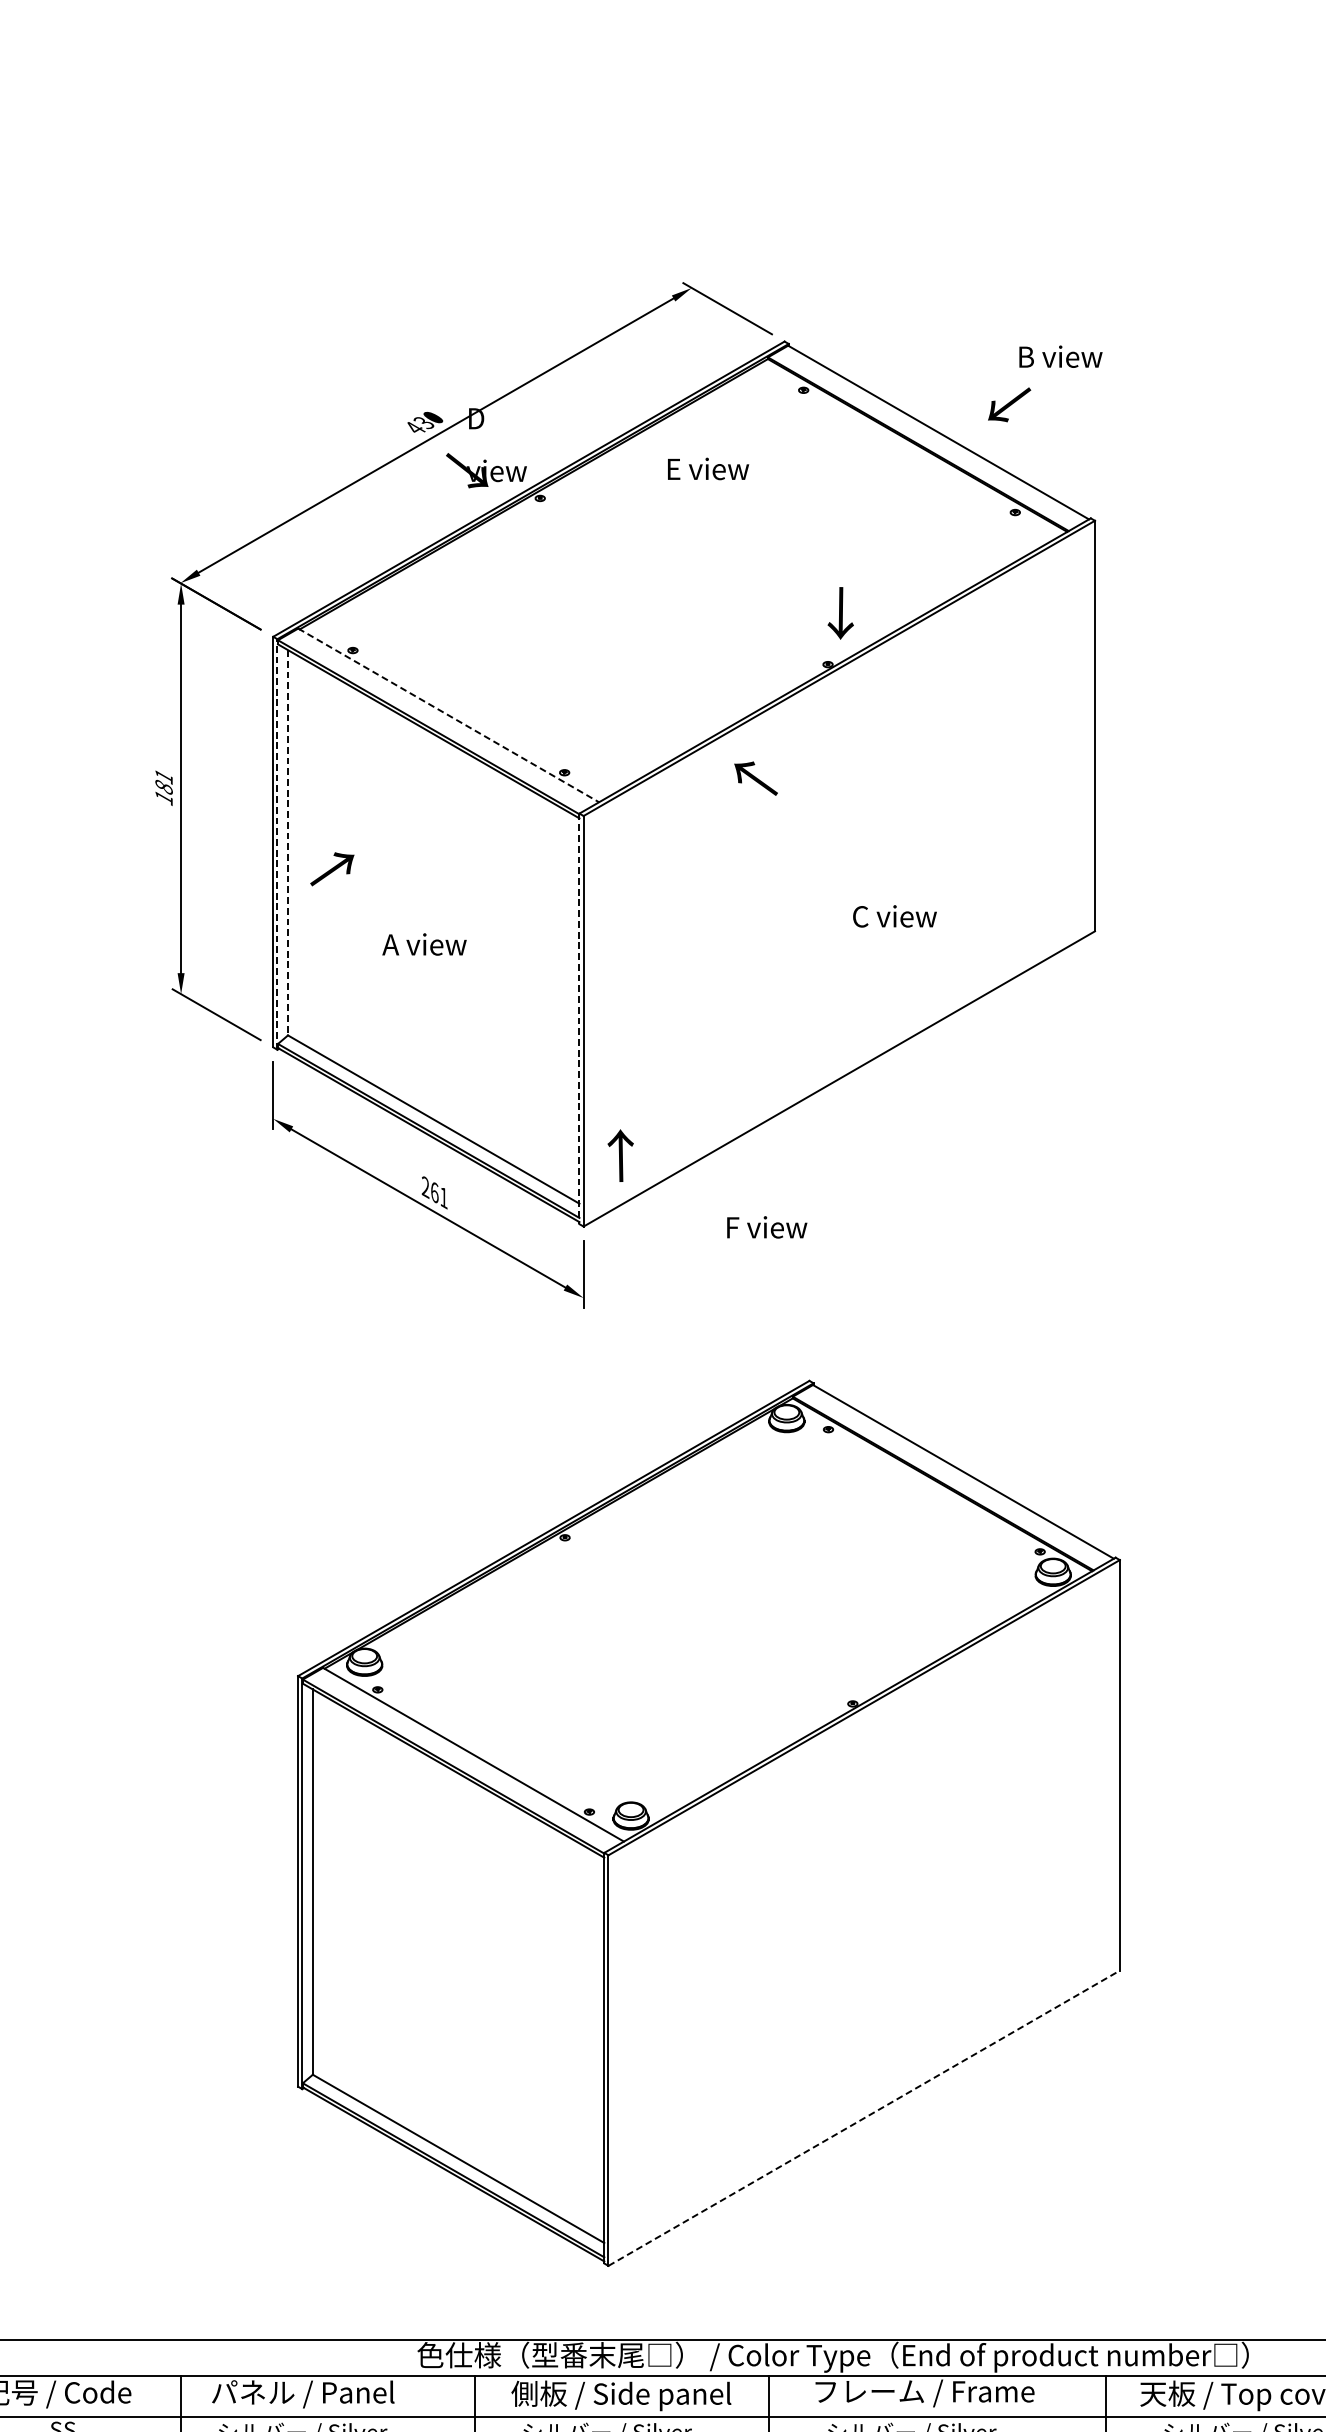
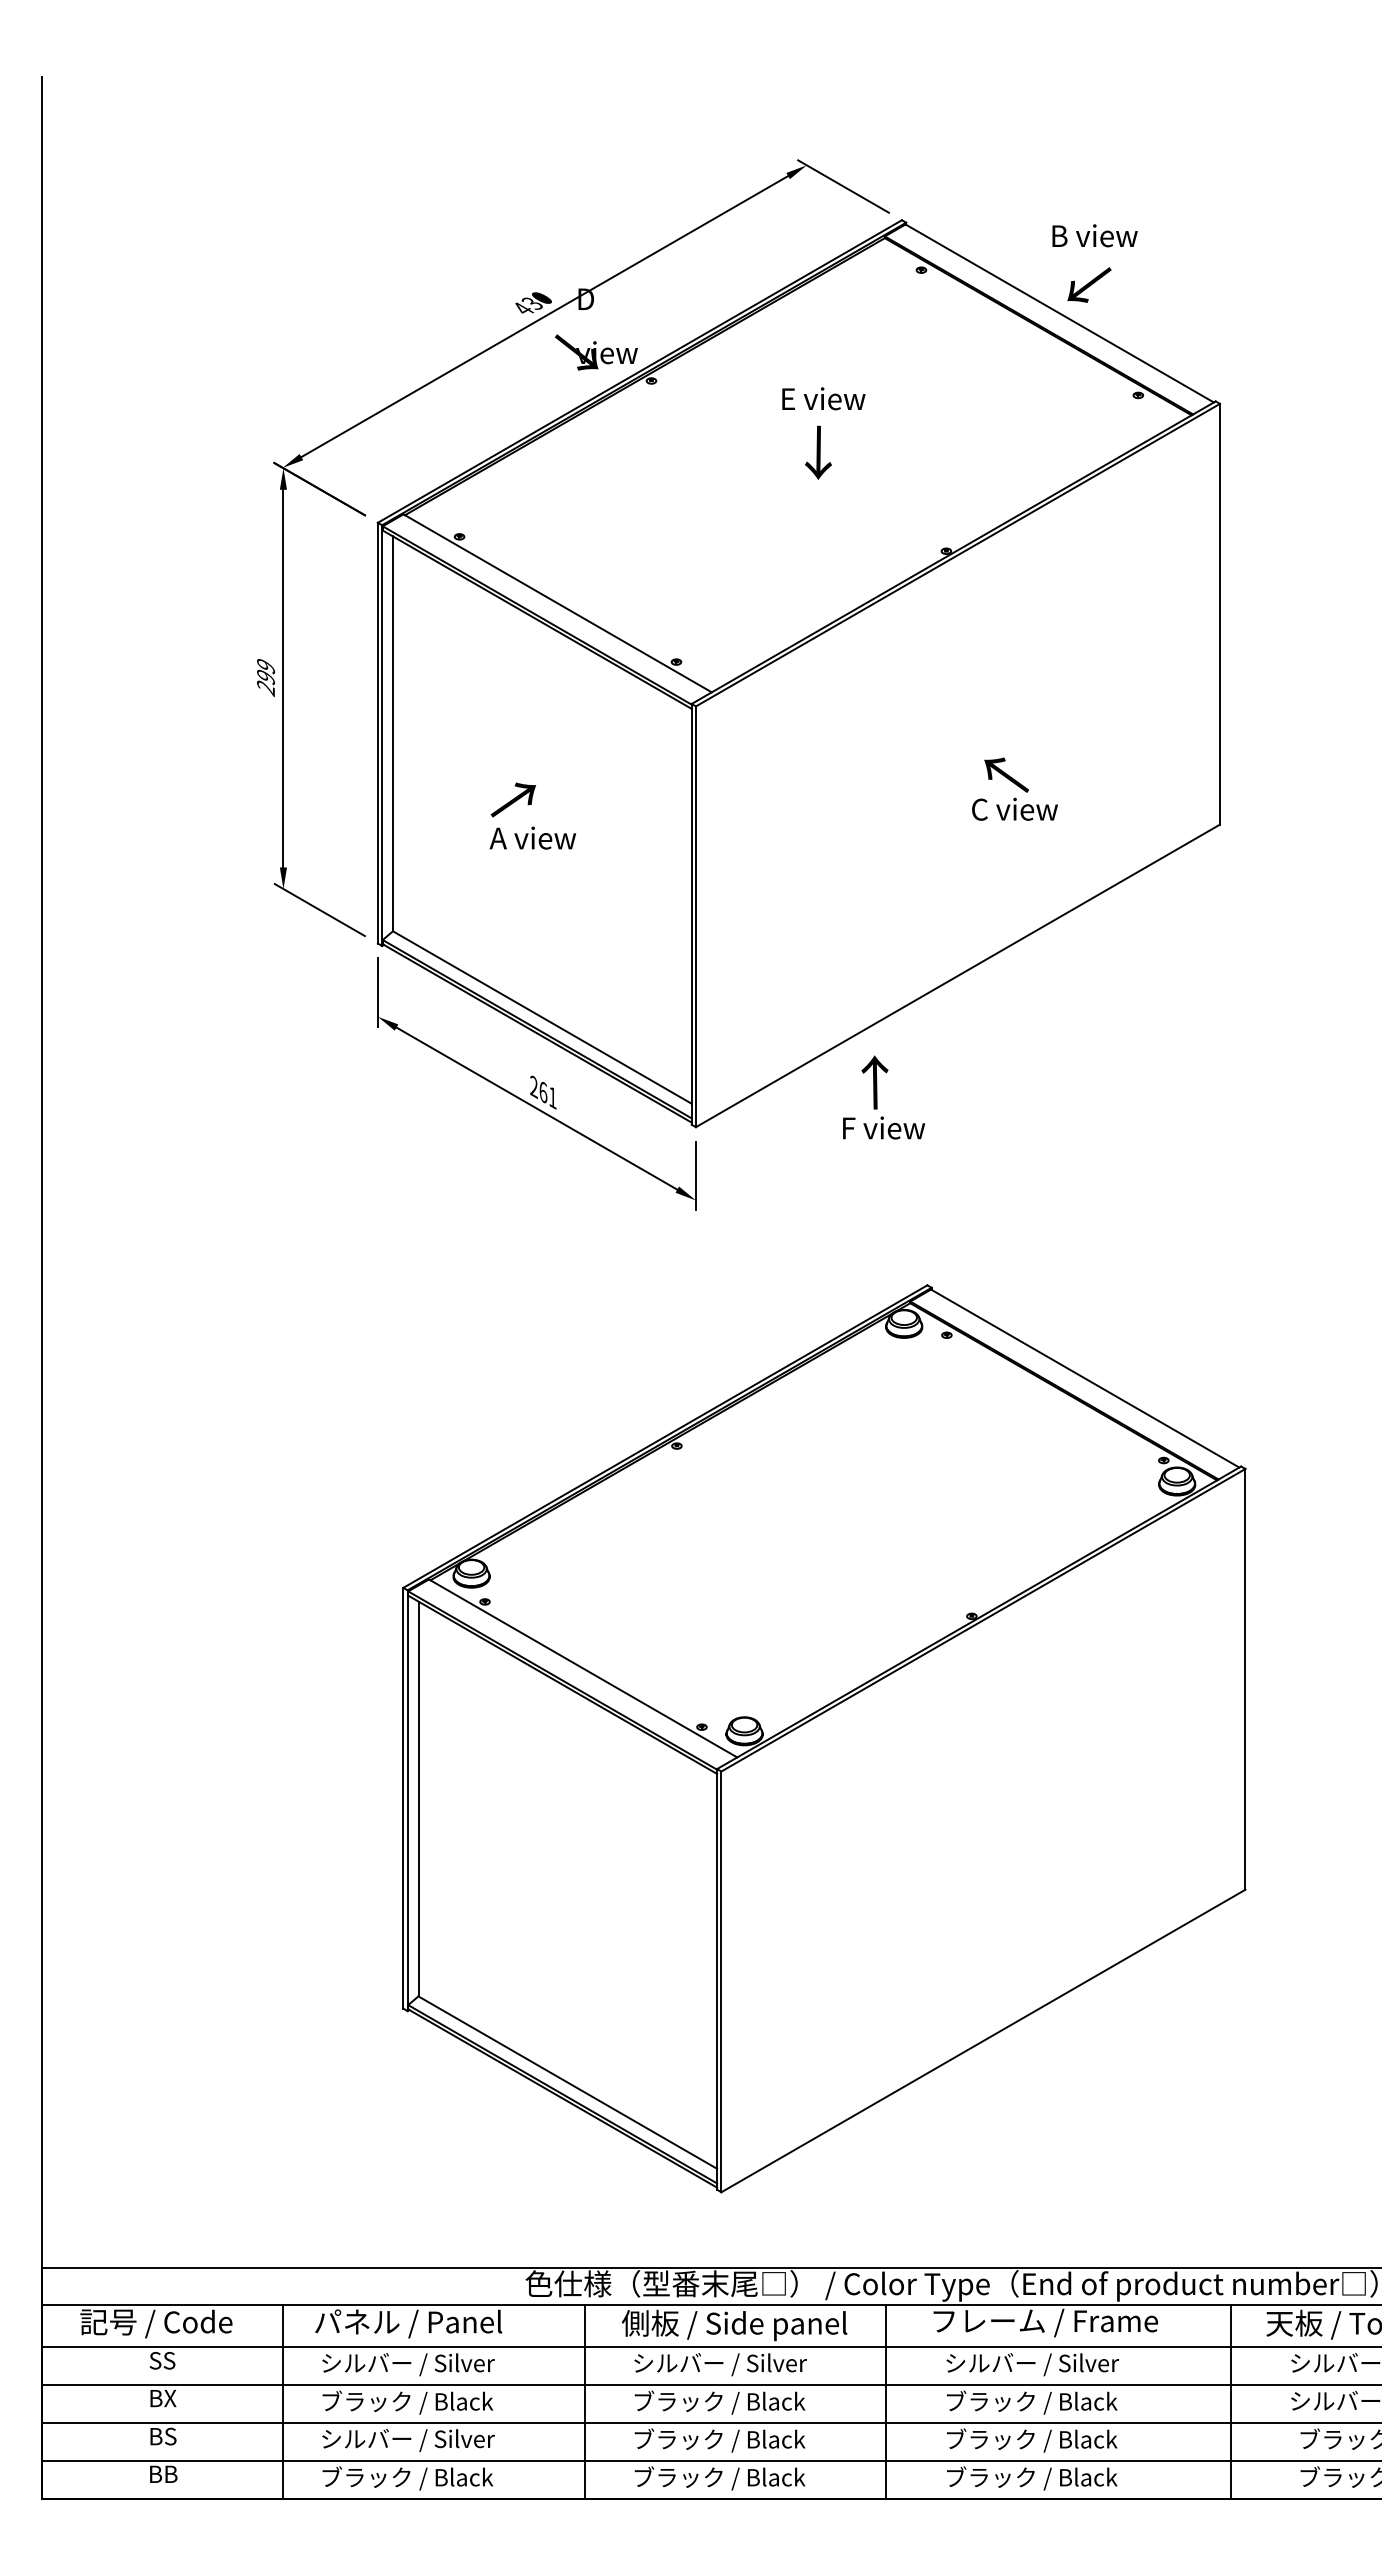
text: (1060, 356) -> (1094, 235), moved
text: (1009, 404) -> (1089, 284), moved
text: (708, 468) -> (823, 398), moved
text: (840, 613) -> (818, 452), moved
line: (449, 715) -> (558, 603), dashed -> solid
text: (755, 778) -> (1006, 774), moved
text: (164, 788) -> (266, 678), 181 -> 299
line: (288, 843) -> (393, 734), dashed -> solid
line: (277, 844) -> (382, 735), dashed -> solid
text: (332, 868) -> (513, 799), moved
line: (579, 1019) -> (691, 914), dashed -> solid
text: (620, 1155) -> (874, 1082), moved
line: (864, 2117) -> (983, 2040), dashed -> solid

